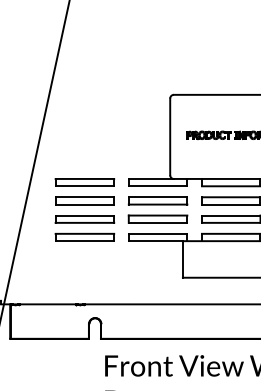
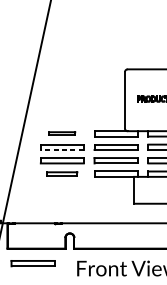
part: (84, 182) -> (62, 133), size x0.6
line: (84, 204) -> (62, 149), solid -> dashed
part: (84, 237) -> (62, 174), size x0.7
part: (44, 358) -> (32, 263), added

